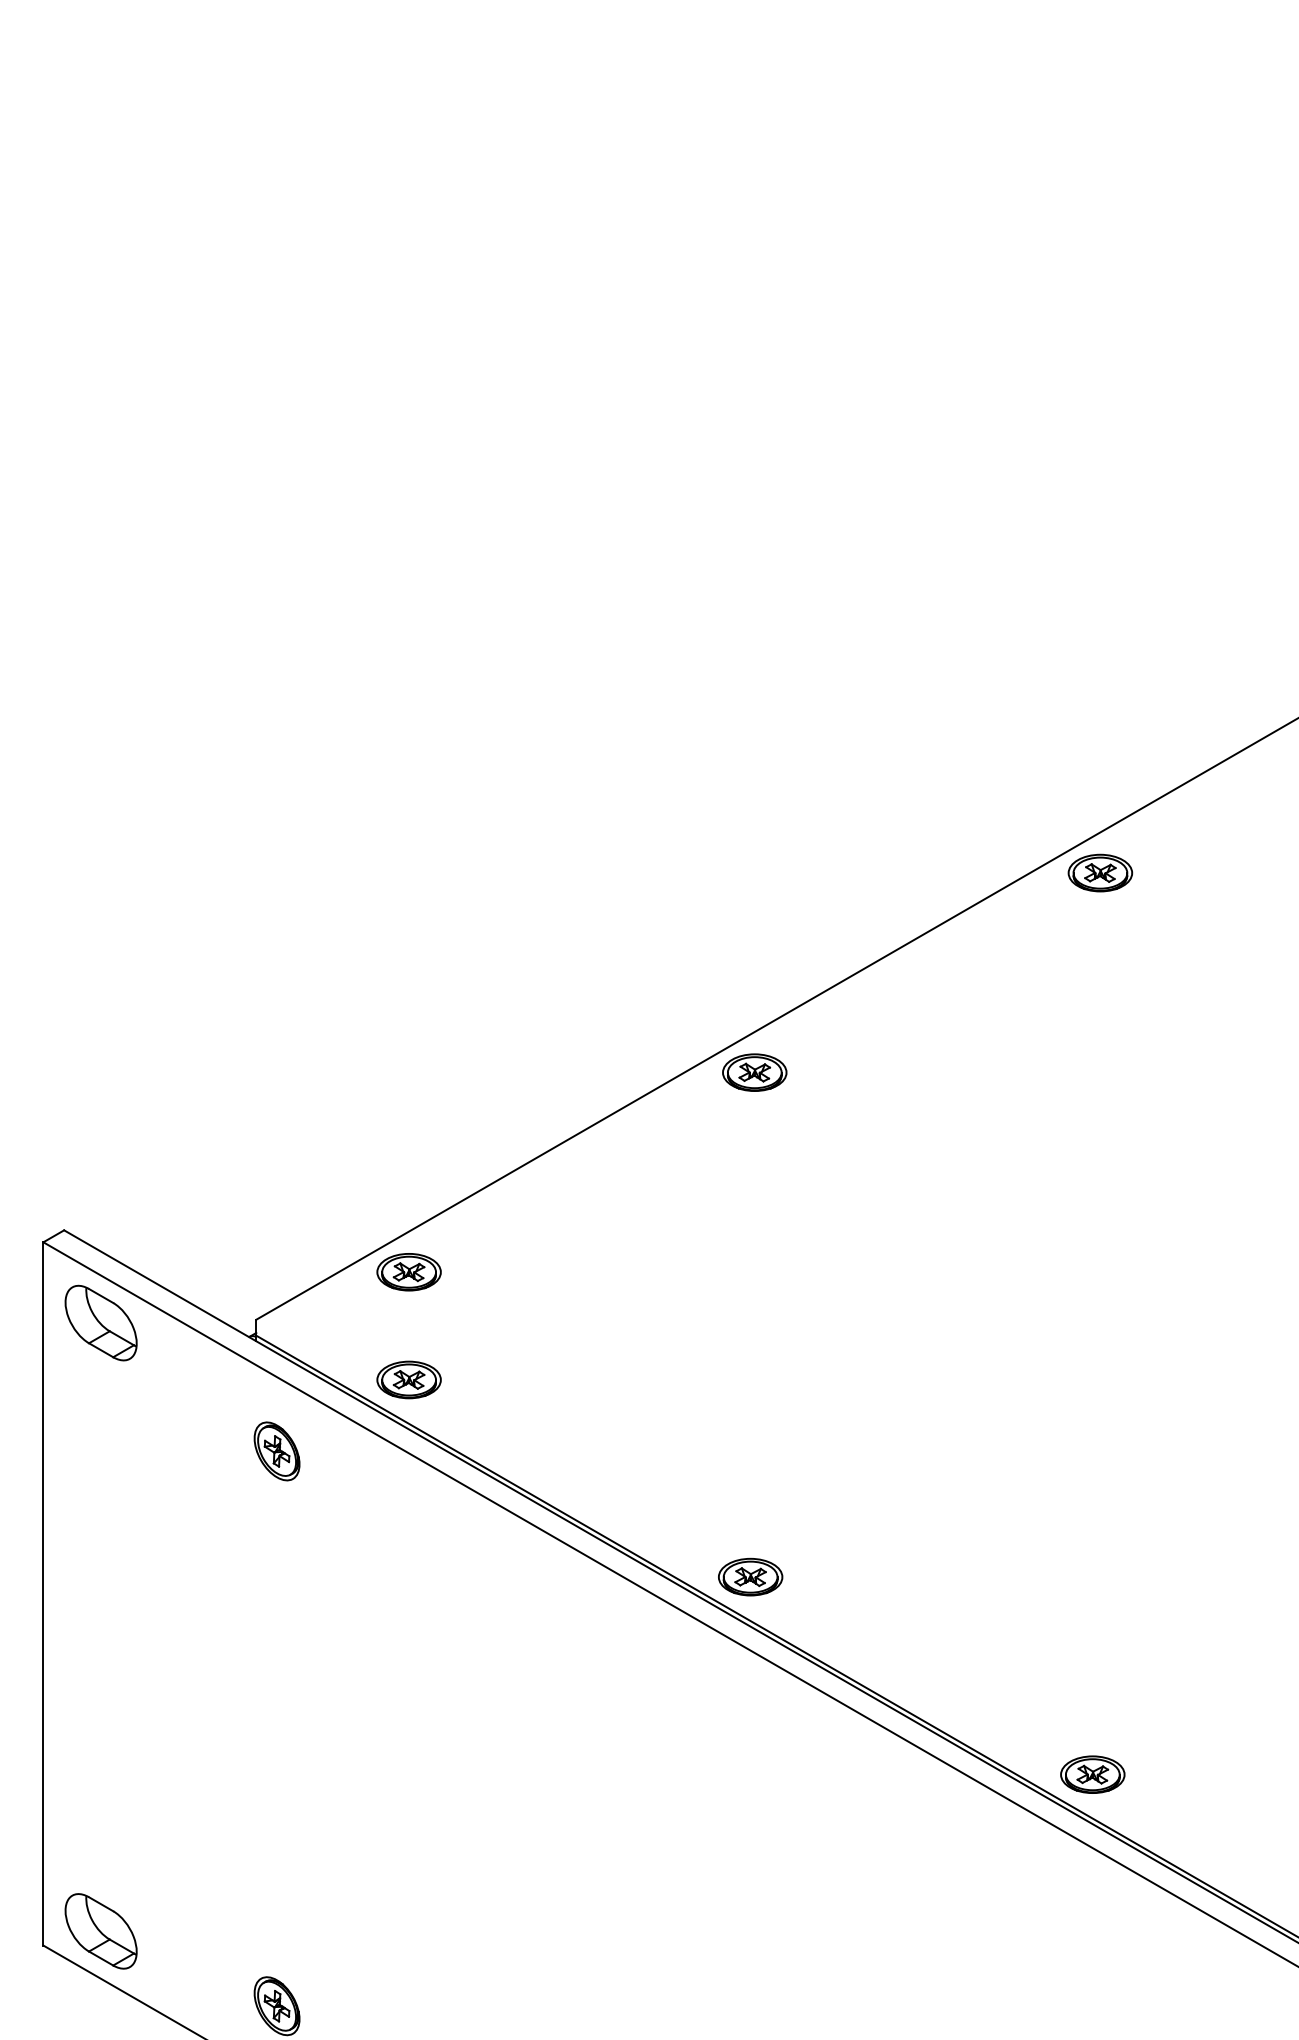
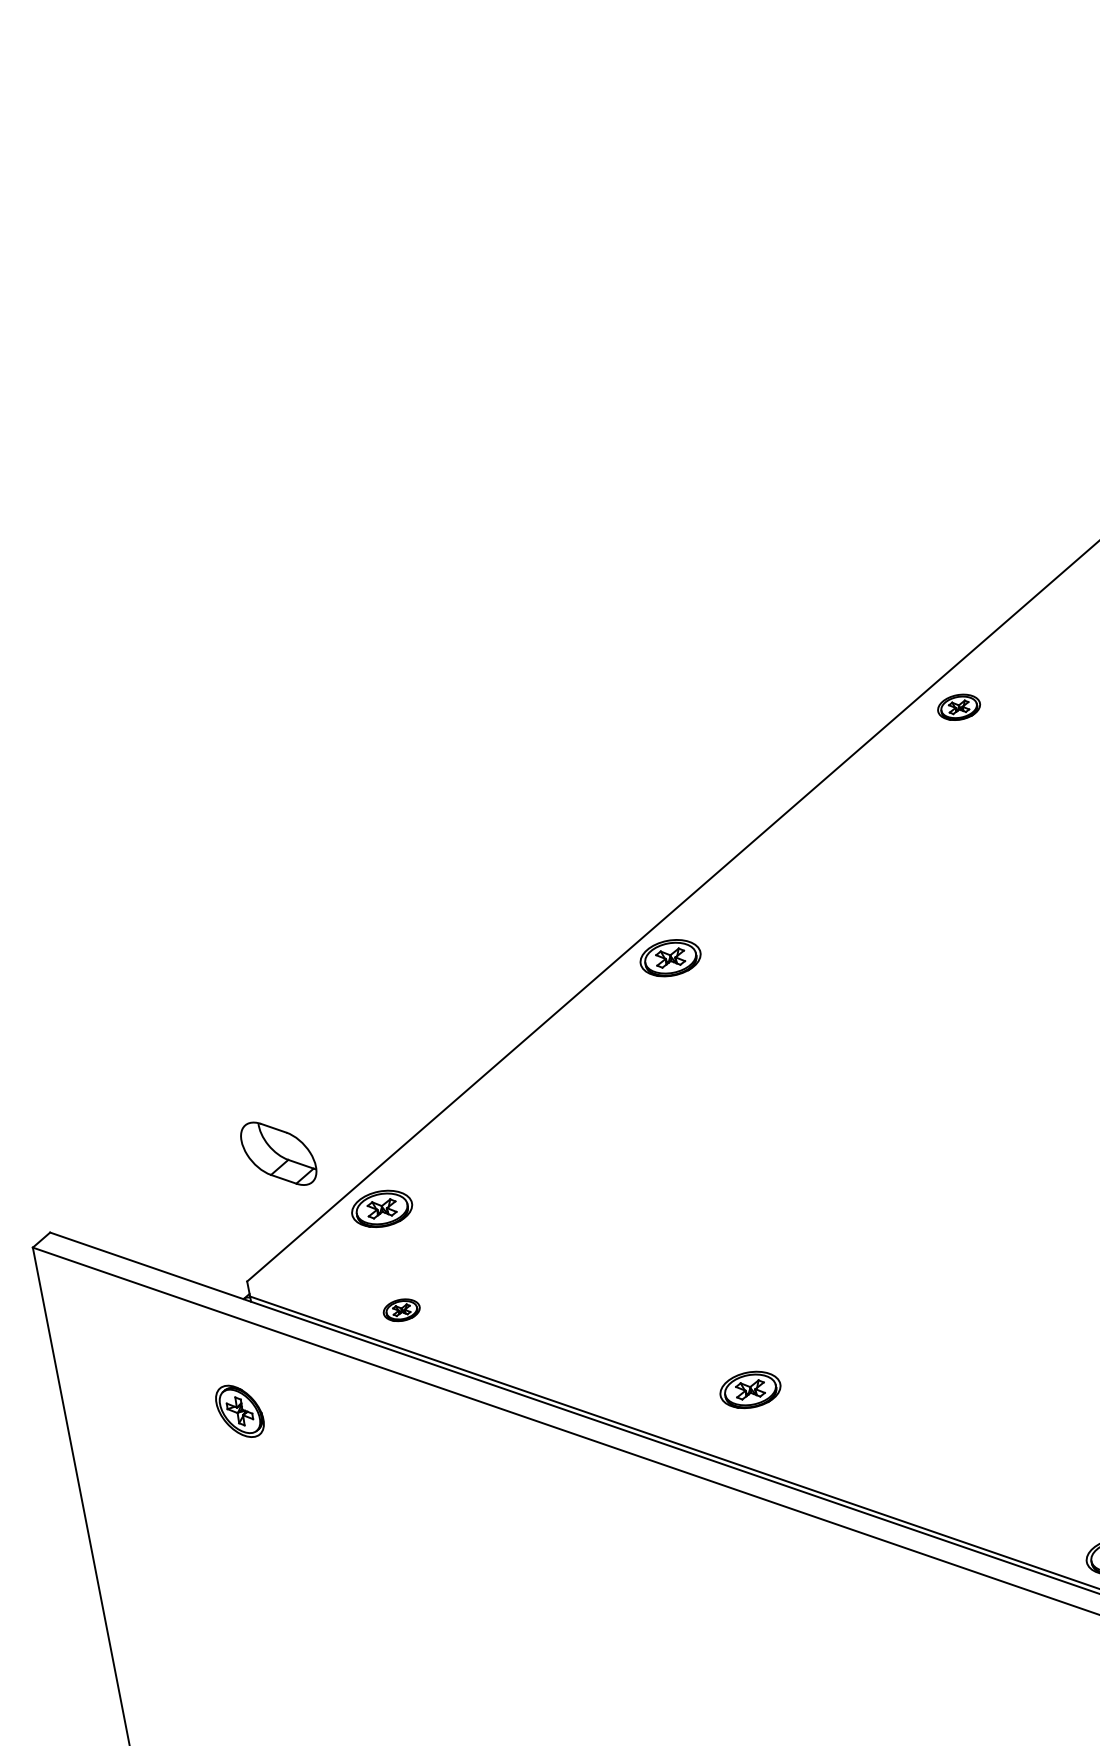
part: (1100, 872) -> (959, 706), size x0.7
part: (100, 1322) -> (278, 1153), moved
part: (408, 1379) -> (401, 1309), size x0.6
part: (276, 1451) -> (239, 1411), moved
part: (750, 1576) -> (750, 1389), moved

